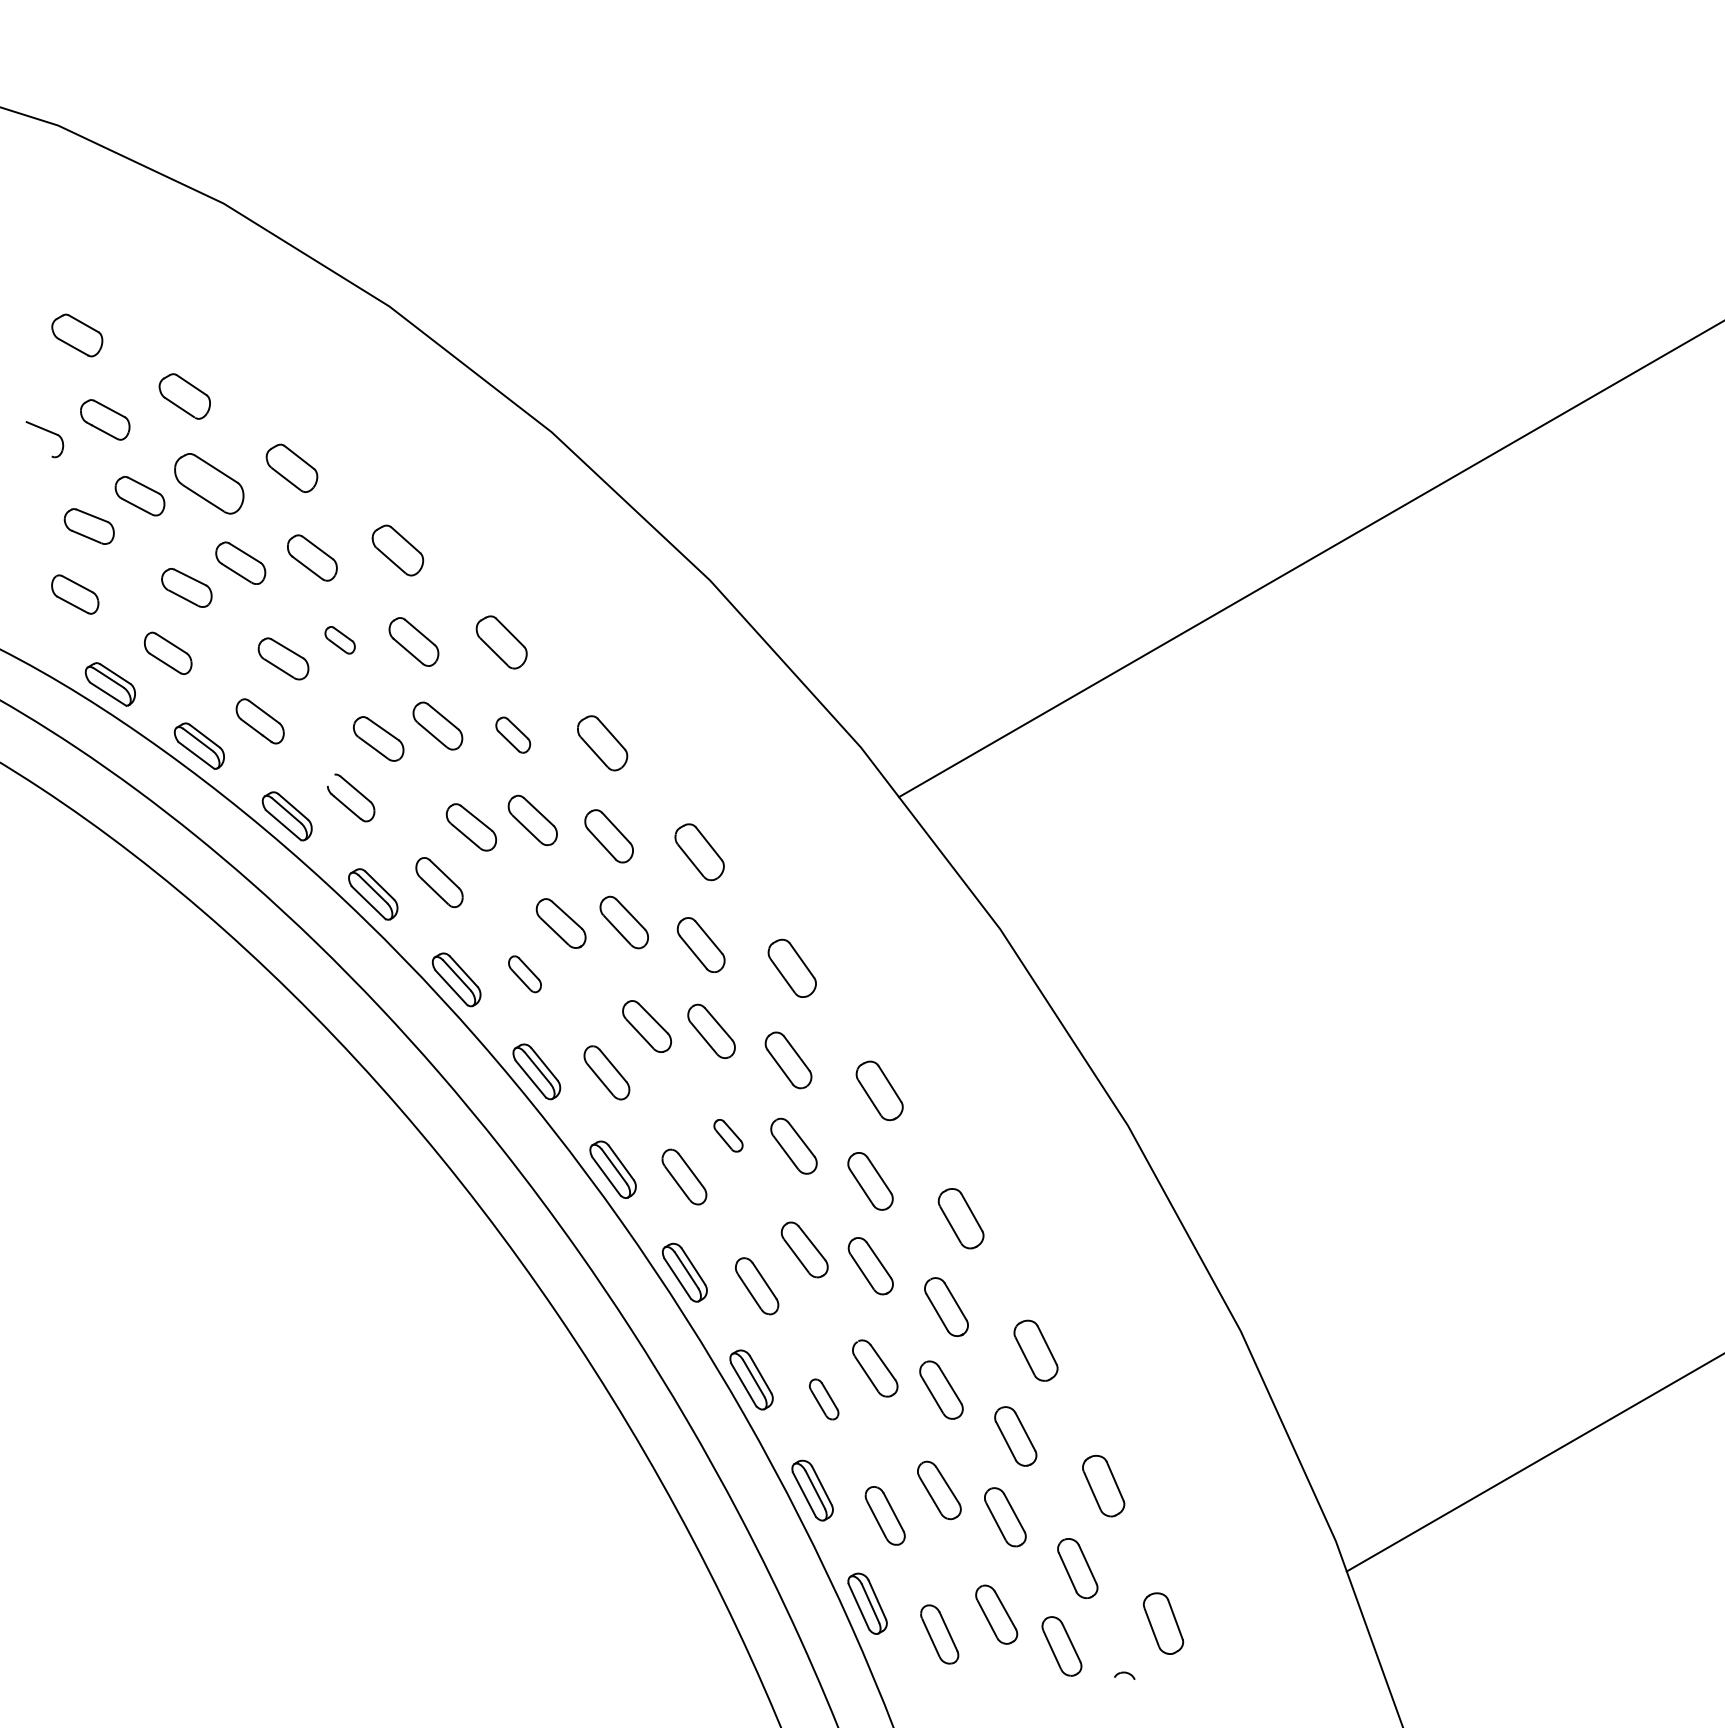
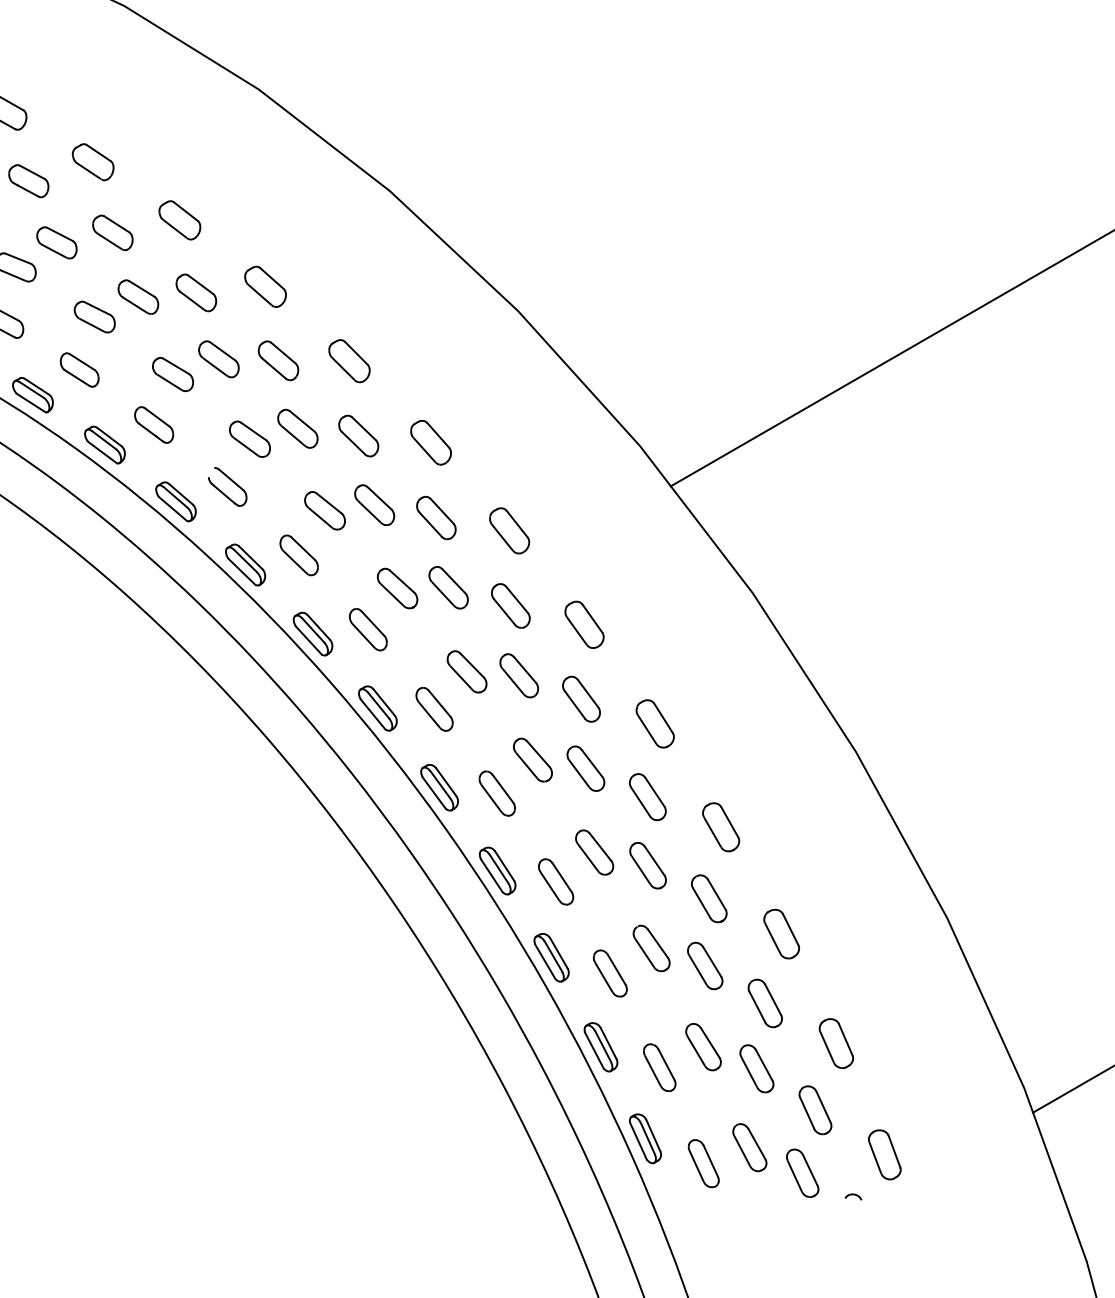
part: (208, 483) -> (112, 232), size x0.71
part: (339, 640) -> (218, 359), size x1.67
part: (513, 735) -> (359, 436), size x1.43
part: (524, 973) -> (367, 628), size x1.43
part: (728, 1135) -> (532, 760), size x1.67
part: (823, 1399) -> (609, 973), size x1.43

